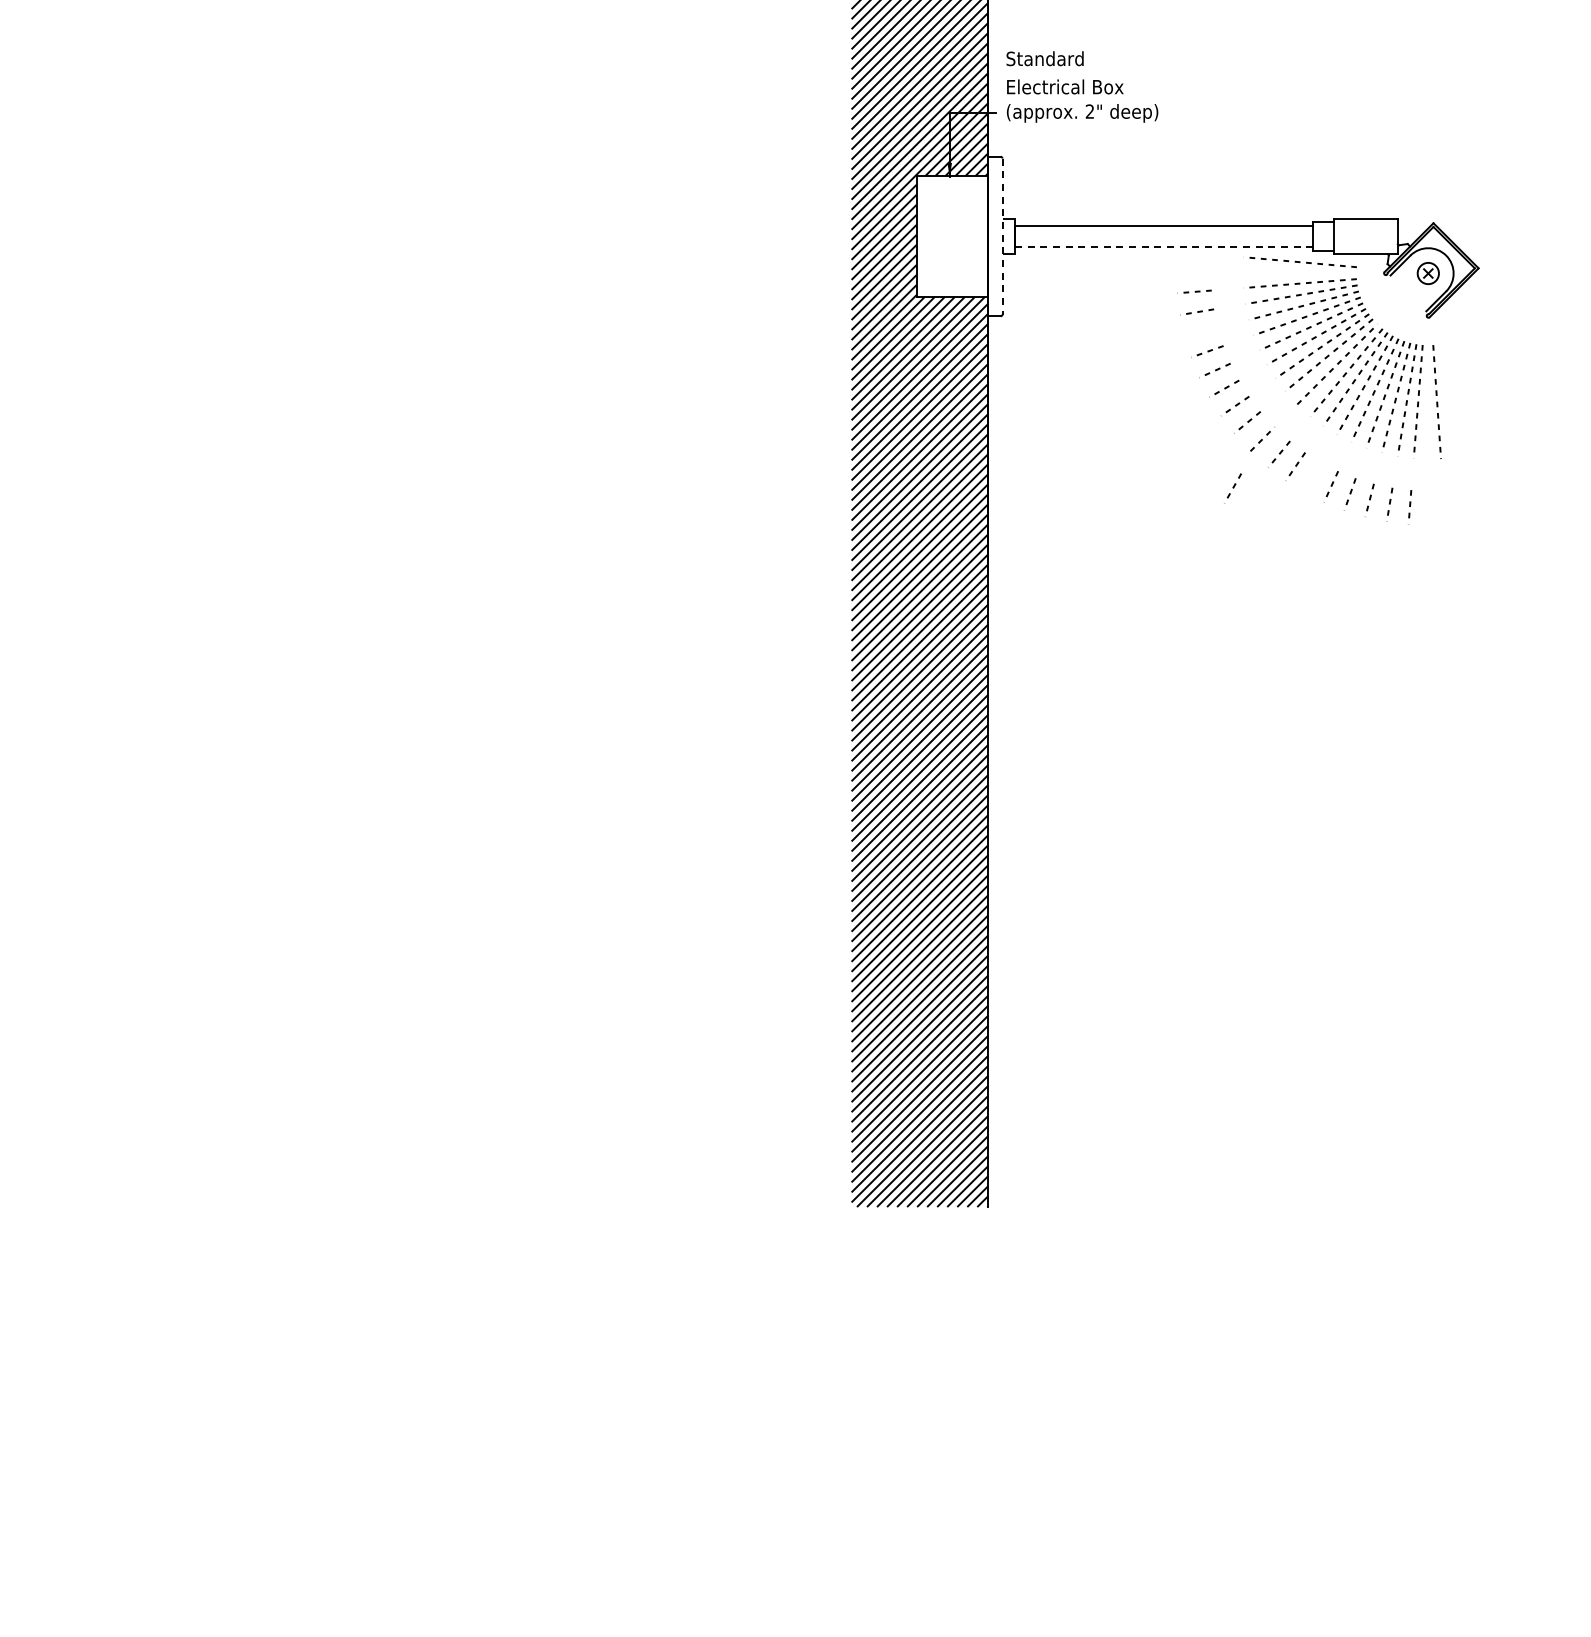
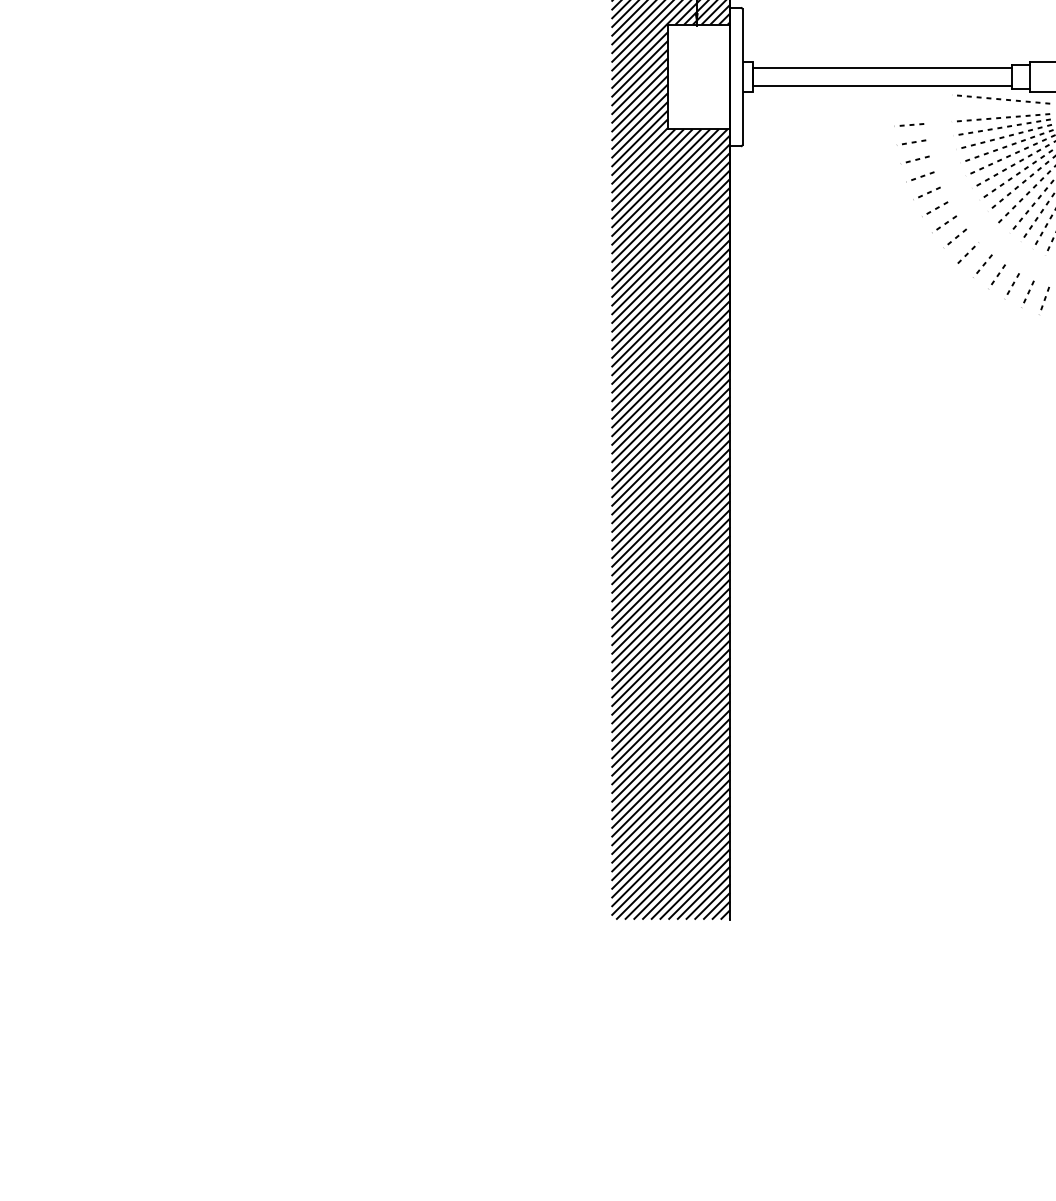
line: (1002, 236) -> (742, 77), dashed -> solid
line: (1163, 247) -> (882, 86), dashed -> solid
line: (1201, 331) -> (915, 159), added
line: (1232, 488) -> (1011, 286), moved

